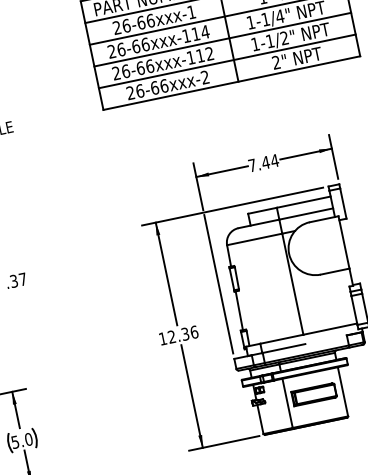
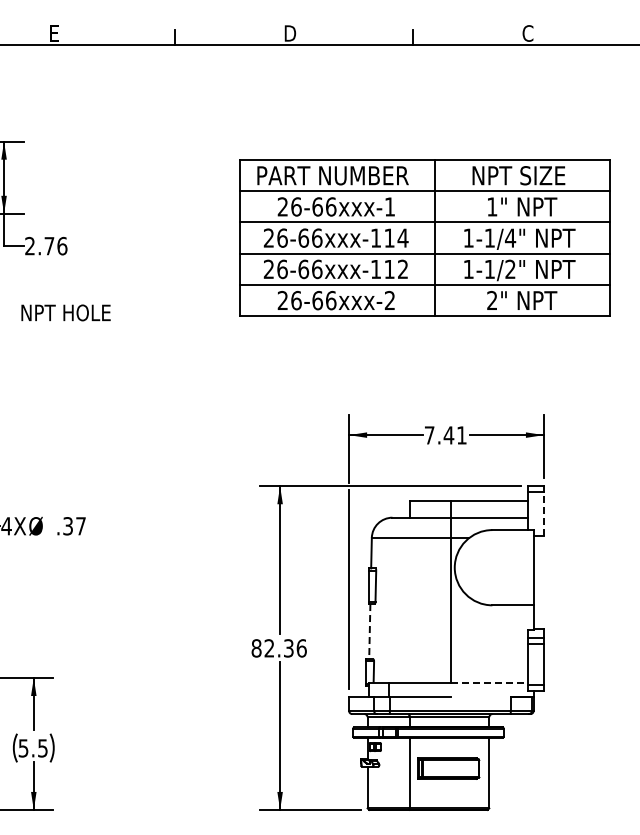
text: (274, 160) -> (461, 435), 7.44 -> 7.41
line: (343, 203) -> (543, 514), solid -> dashed
line: (239, 310) -> (369, 631), solid -> dashed
line: (330, 329) -> (489, 683), solid -> dashed
text: (162, 338) -> (256, 648), 12.36 -> 82.36
text: (28, 439) -> (42, 748), 5.0 -> 5.5

